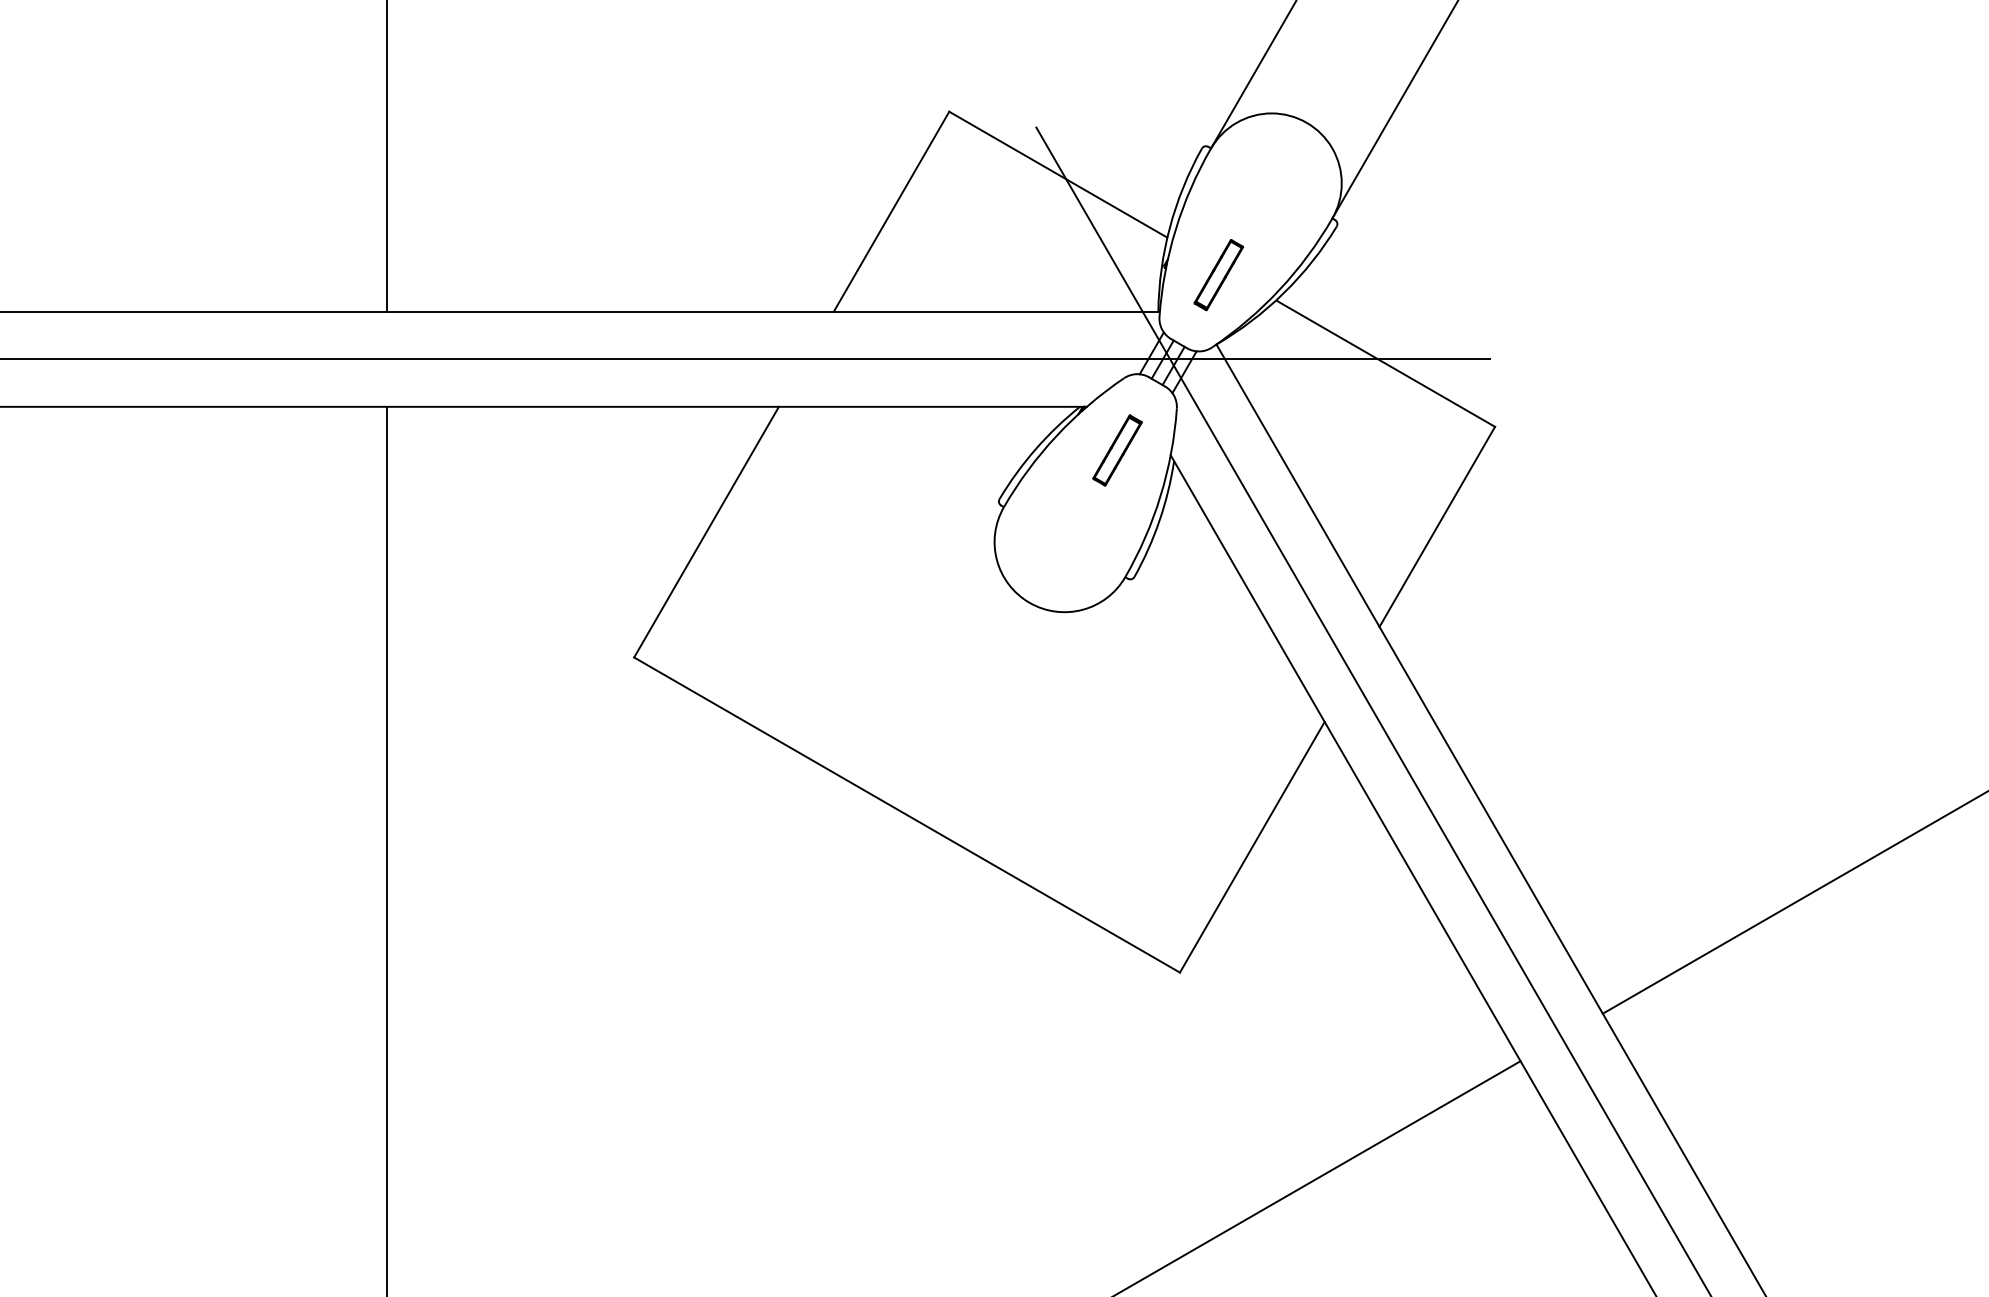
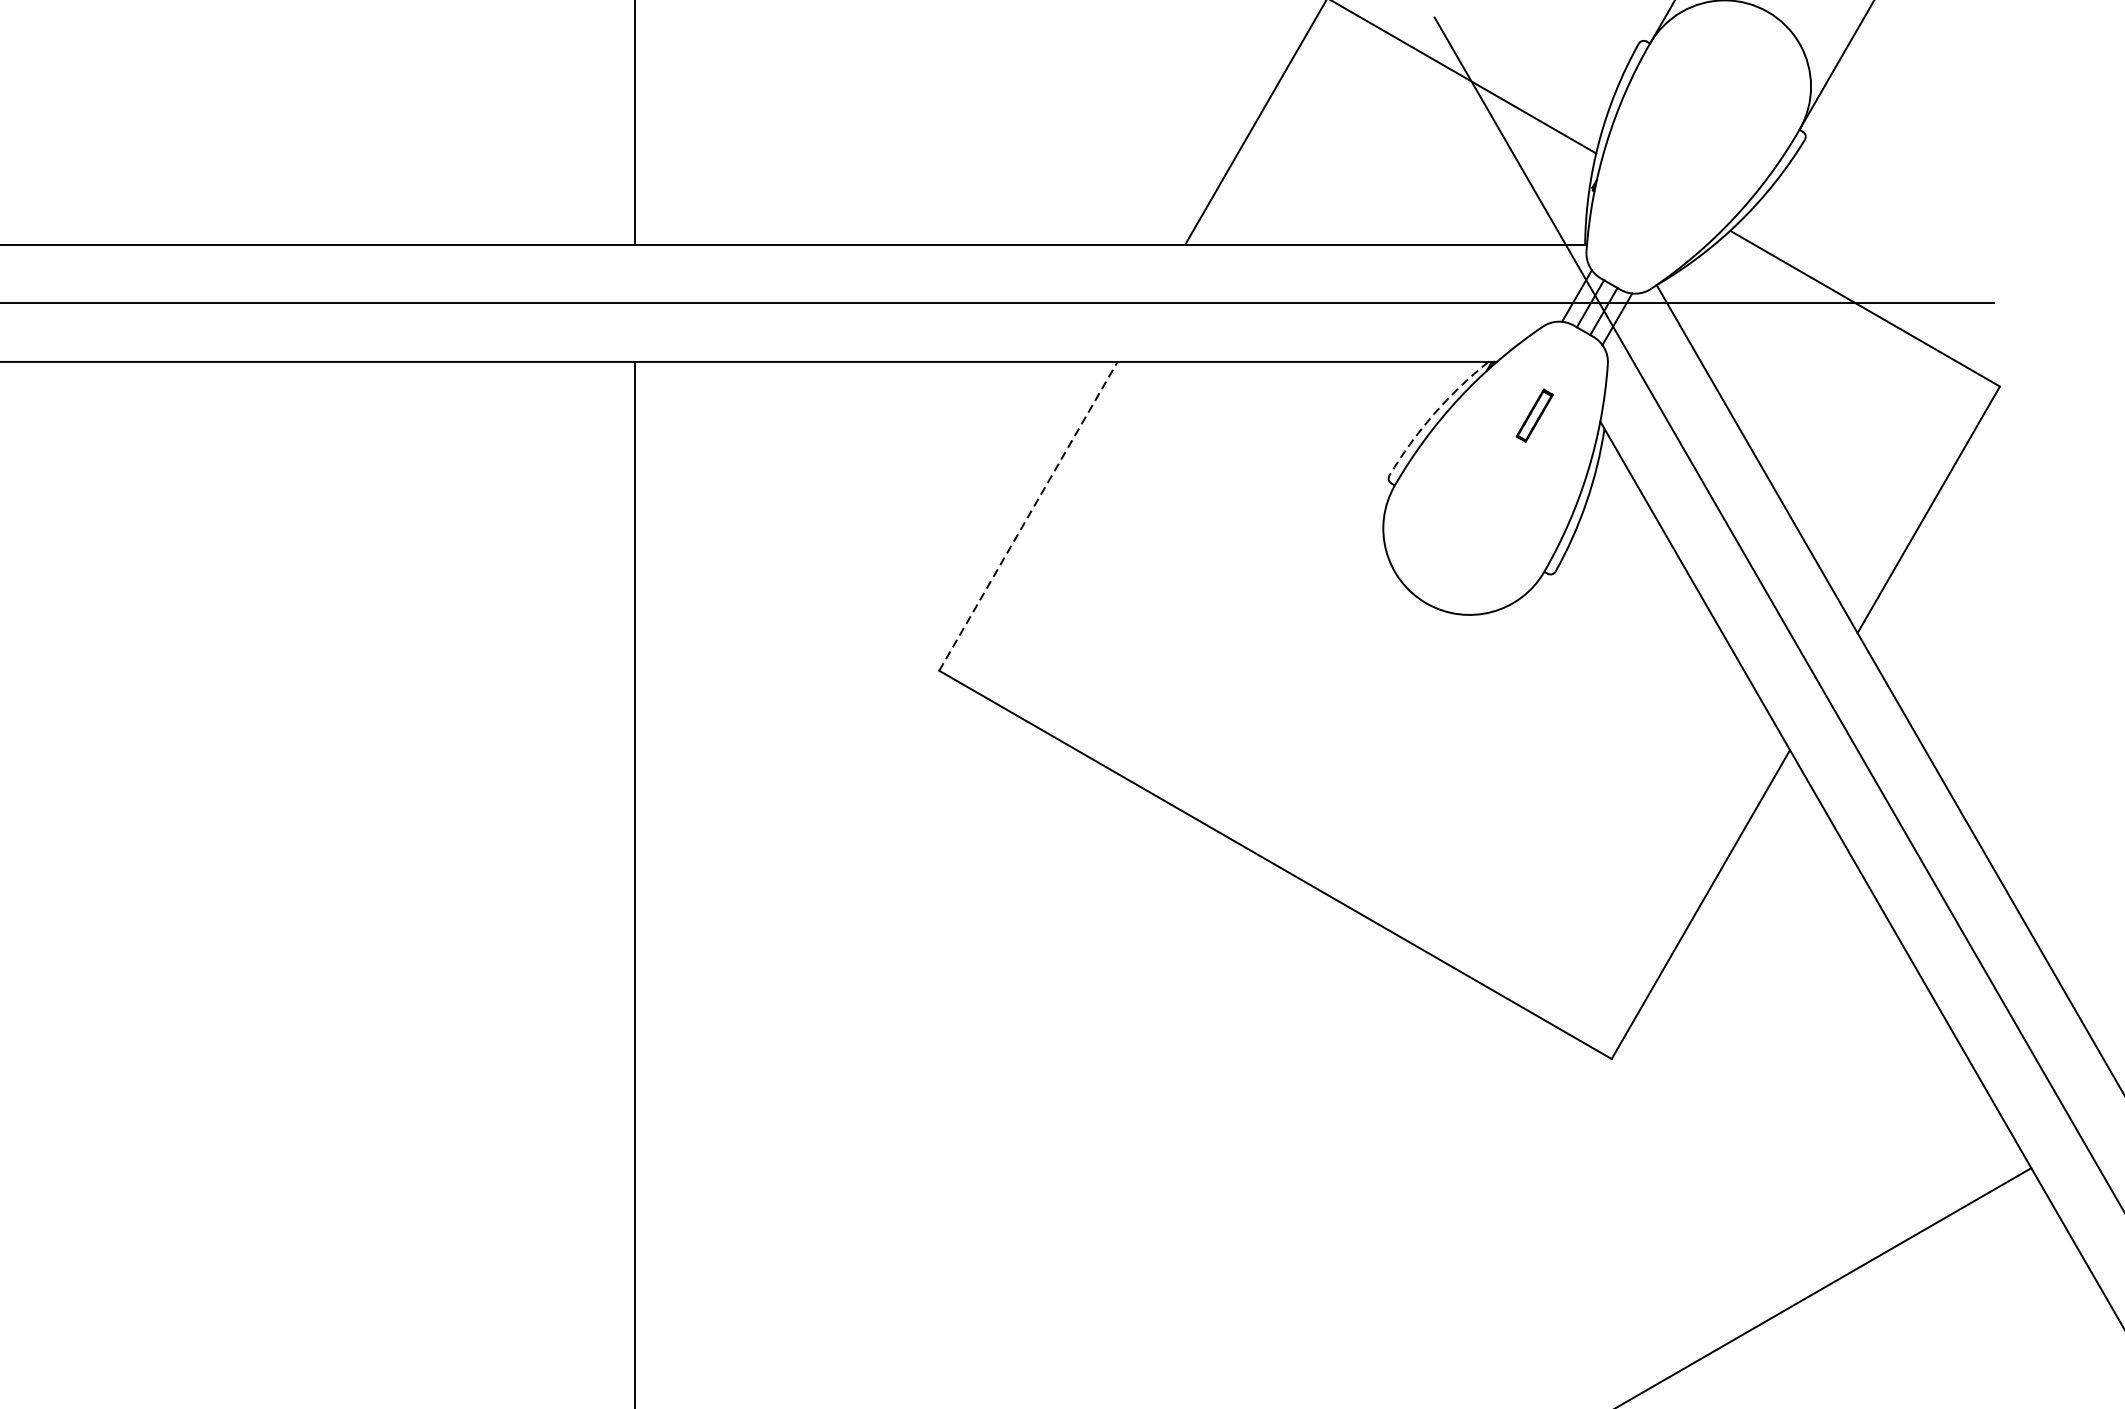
part: (1218, 275) -> (1659, 200), removed
arc: (1035, 449) -> (1433, 414), solid -> dashed
part: (1117, 450) -> (1534, 415), size x0.6
line: (706, 532) -> (1028, 516), solid -> dashed

